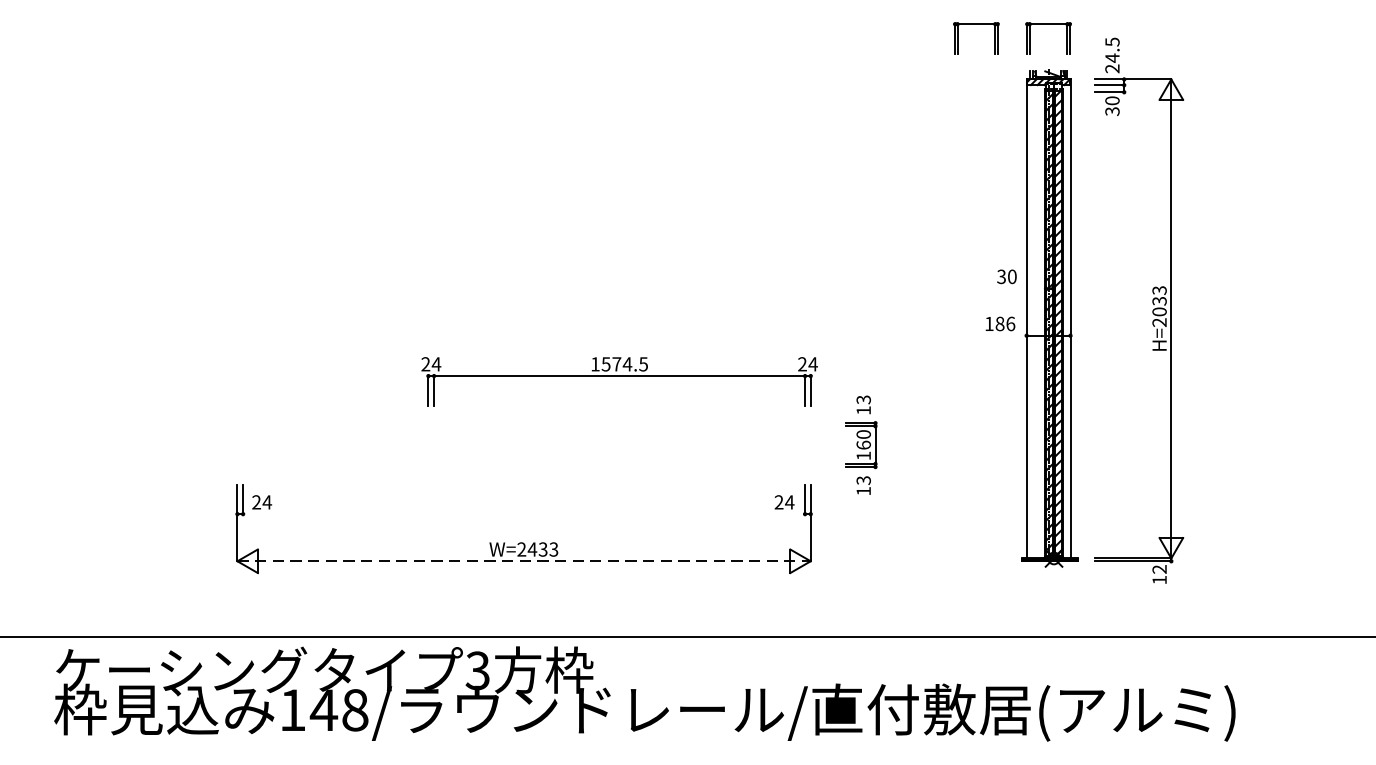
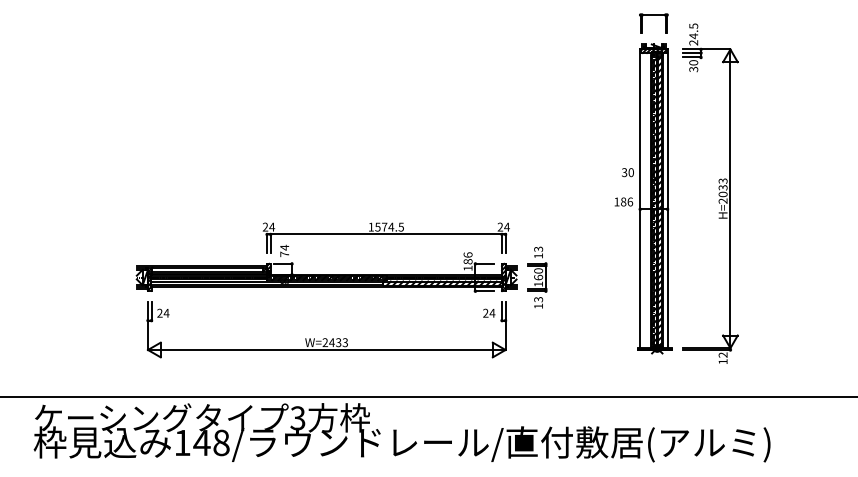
part: (975, 24) -> (608, 15), removed
part: (523, 430) -> (326, 268), added
line: (523, 562) -> (326, 350), dashed -> solid

